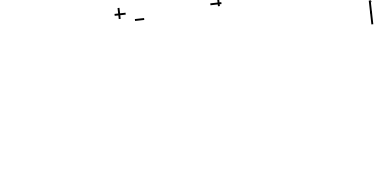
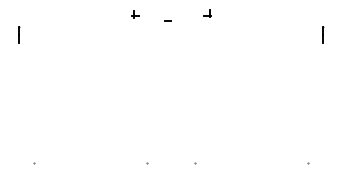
line: (138, 18) -> (167, 20), moved

